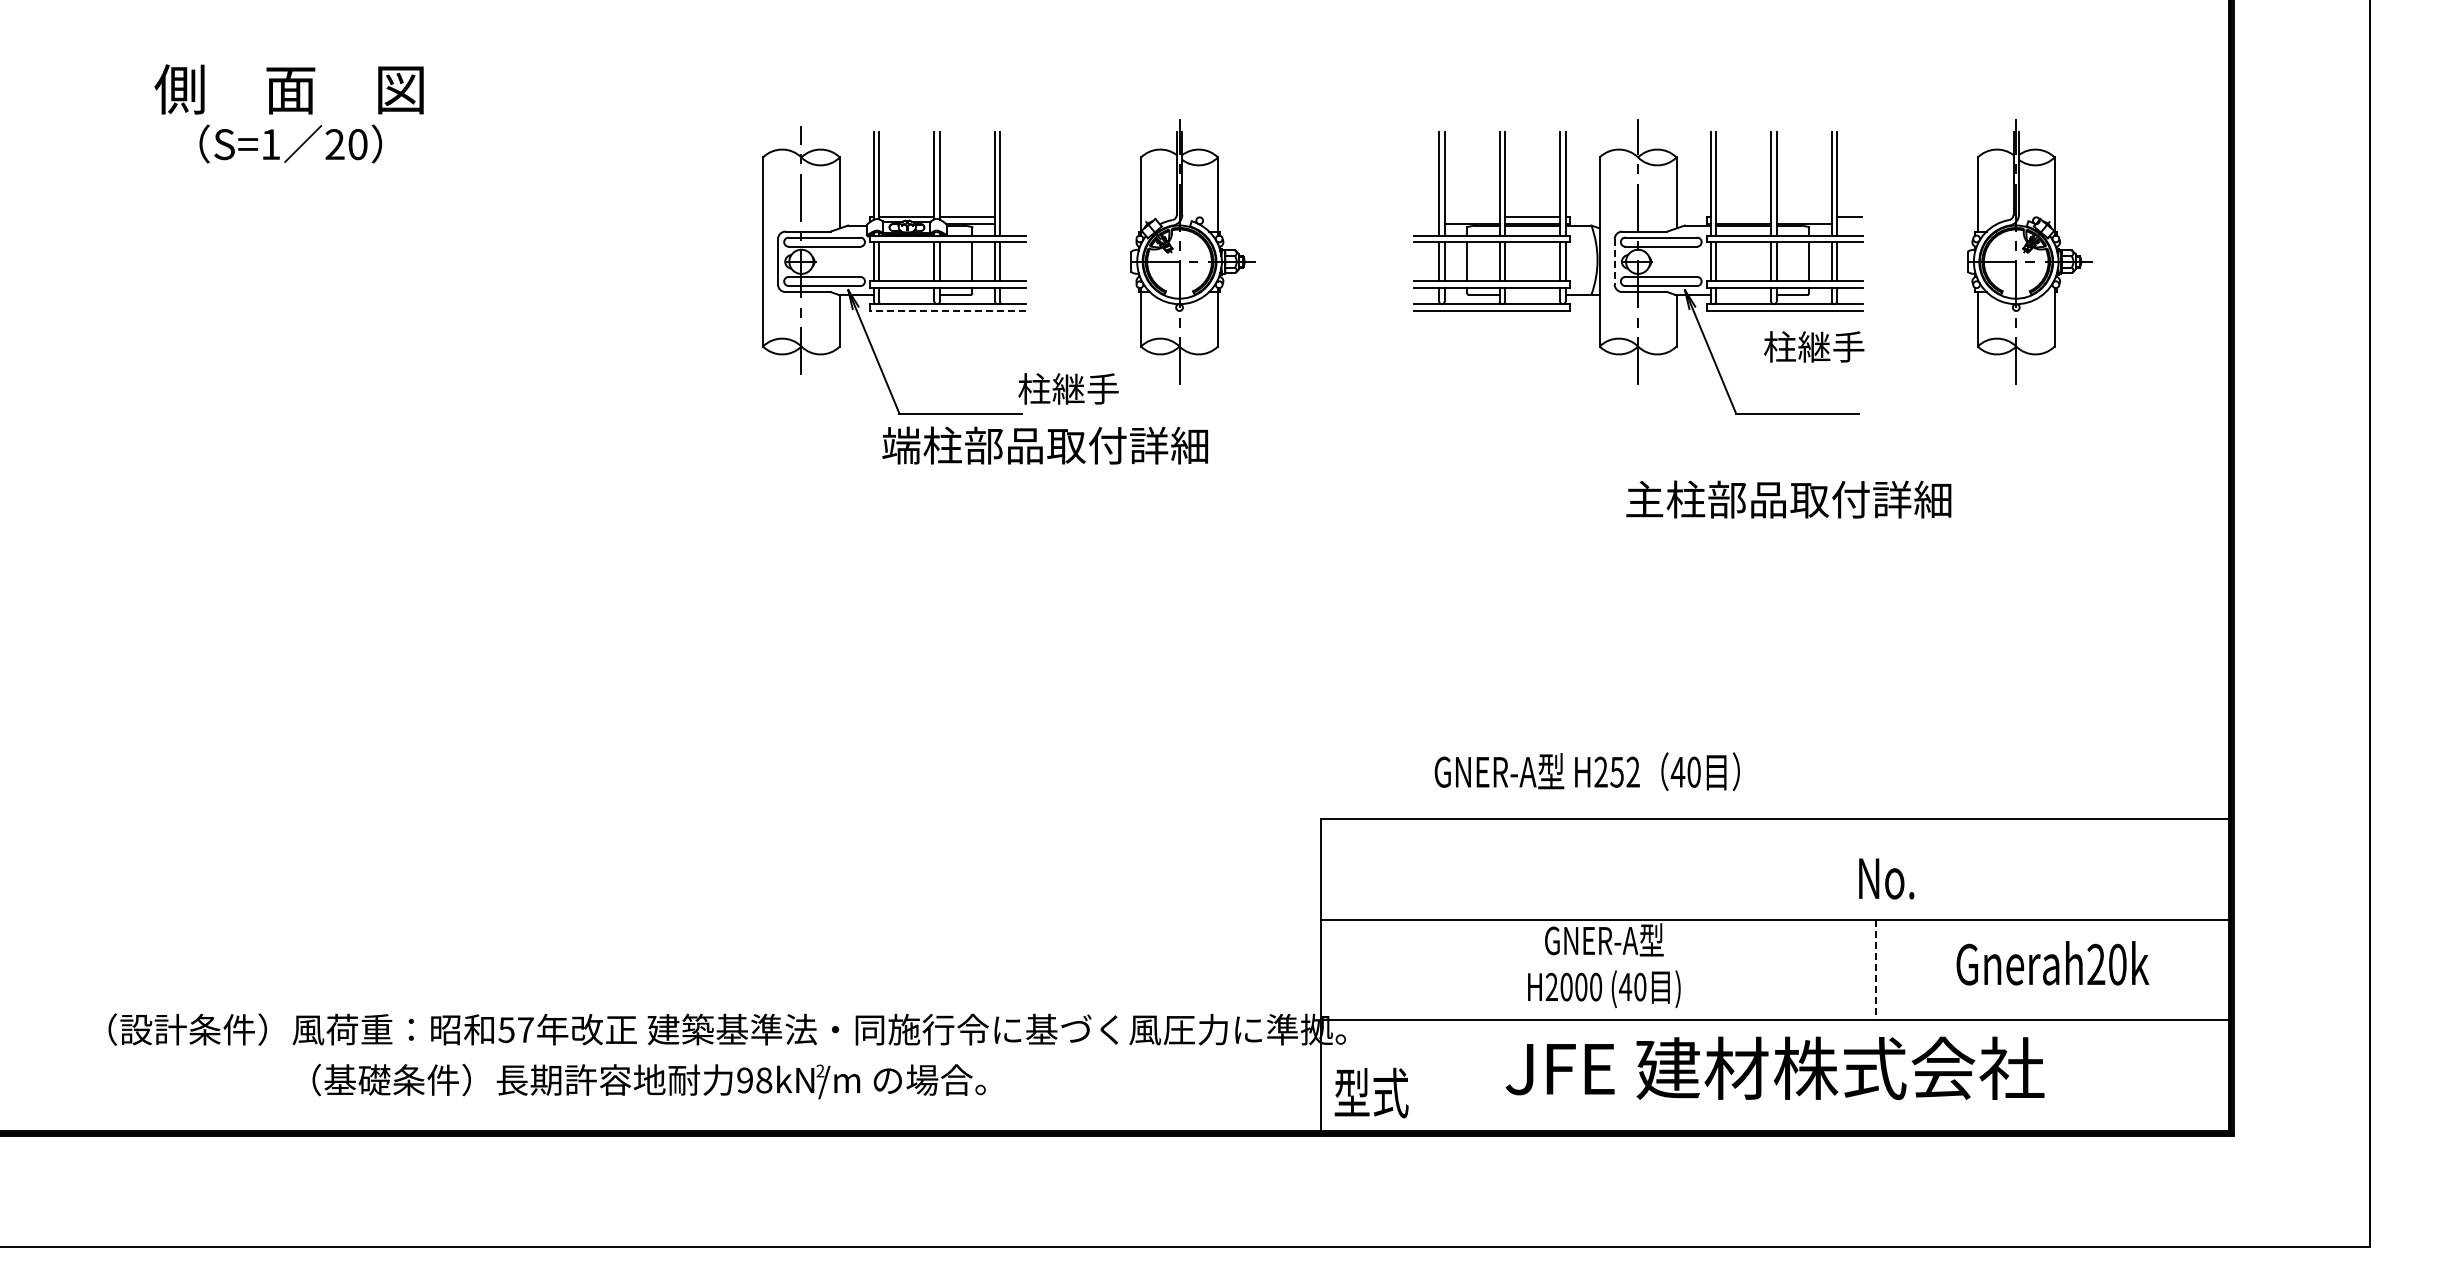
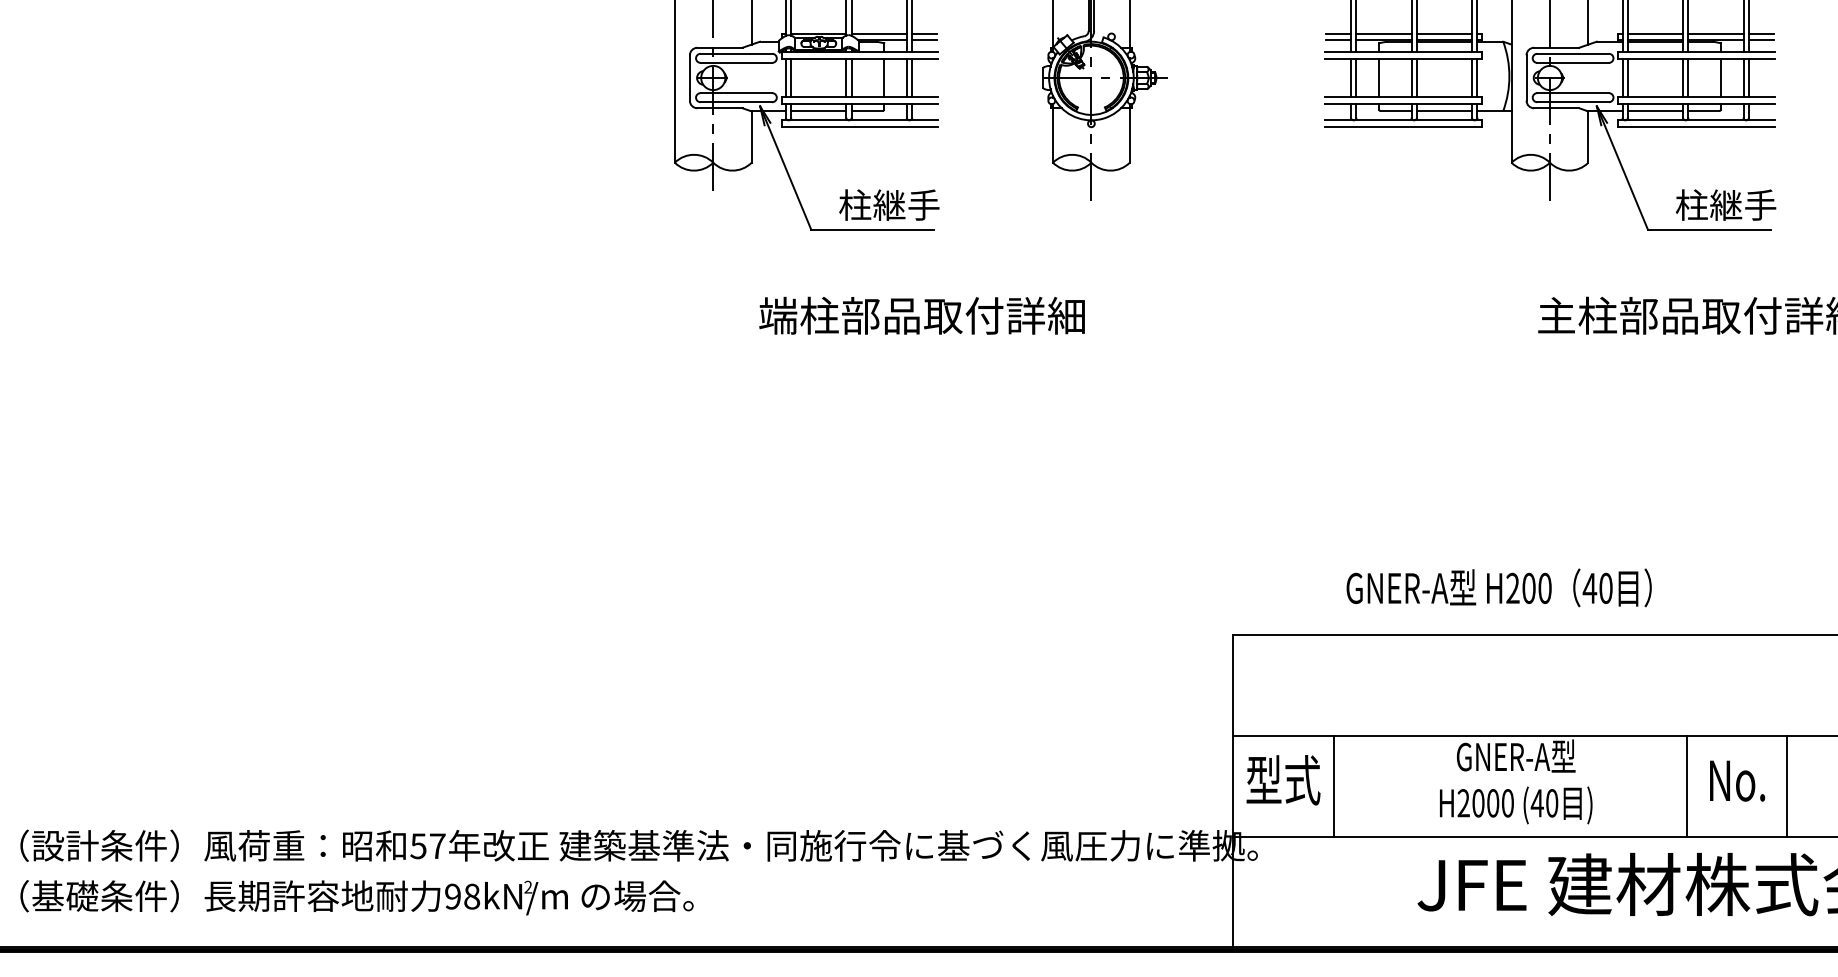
line: (1012, 217) -> (924, 33), added
line: (1426, 217) -> (1338, 33), added
line: (1471, 217) -> (1383, 33), added
line: (1743, 217) -> (1655, 33), added
line: (1803, 217) -> (1715, 33), added
line: (1012, 224) -> (924, 40), added
line: (1426, 224) -> (1338, 40), added
line: (1849, 224) -> (1761, 40), added
line: (1614, 261) -> (1526, 77), dashed -> solid
line: (906, 294) -> (818, 110), added
line: (1532, 294) -> (1444, 110), added
line: (1743, 294) -> (1655, 110), added
line: (947, 311) -> (859, 127), dashed -> solid
text: (1814, 346) -> (1726, 204), moved
text: (1068, 388) -> (889, 204), moved
text: (1044, 445) -> (921, 315), moved
text: (1624, 771) -> (1536, 587), H252 -> H200
text: (1886, 878) -> (1737, 780), moved
line: (1421, 969) -> (1333, 785), added
line: (1774, 969) -> (1686, 785), added
line: (1875, 970) -> (1787, 786), dashed -> solid
text: (648, 1081) -> (356, 897), moved
text: (1371, 1092) -> (1283, 779), moved

